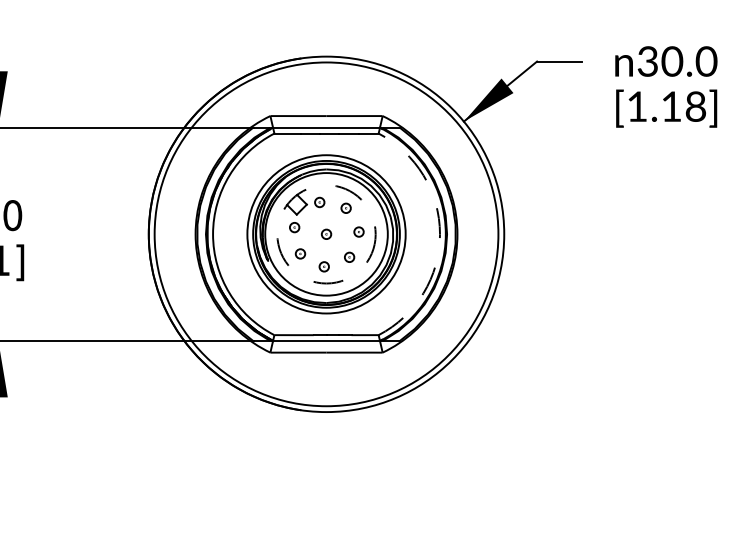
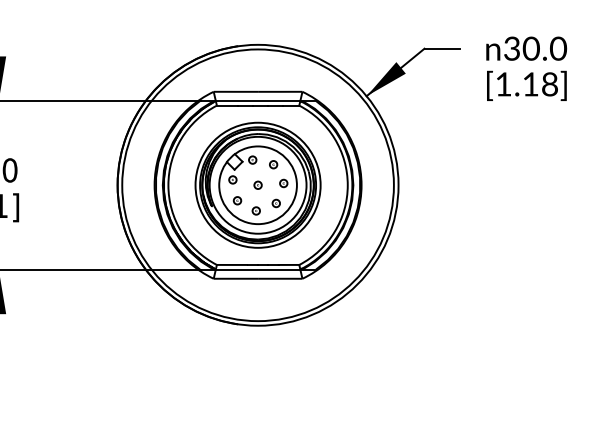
circle: (326, 234) -> (258, 185), dashed -> solid
arc: (440, 234) -> (348, 185), dashed -> solid

